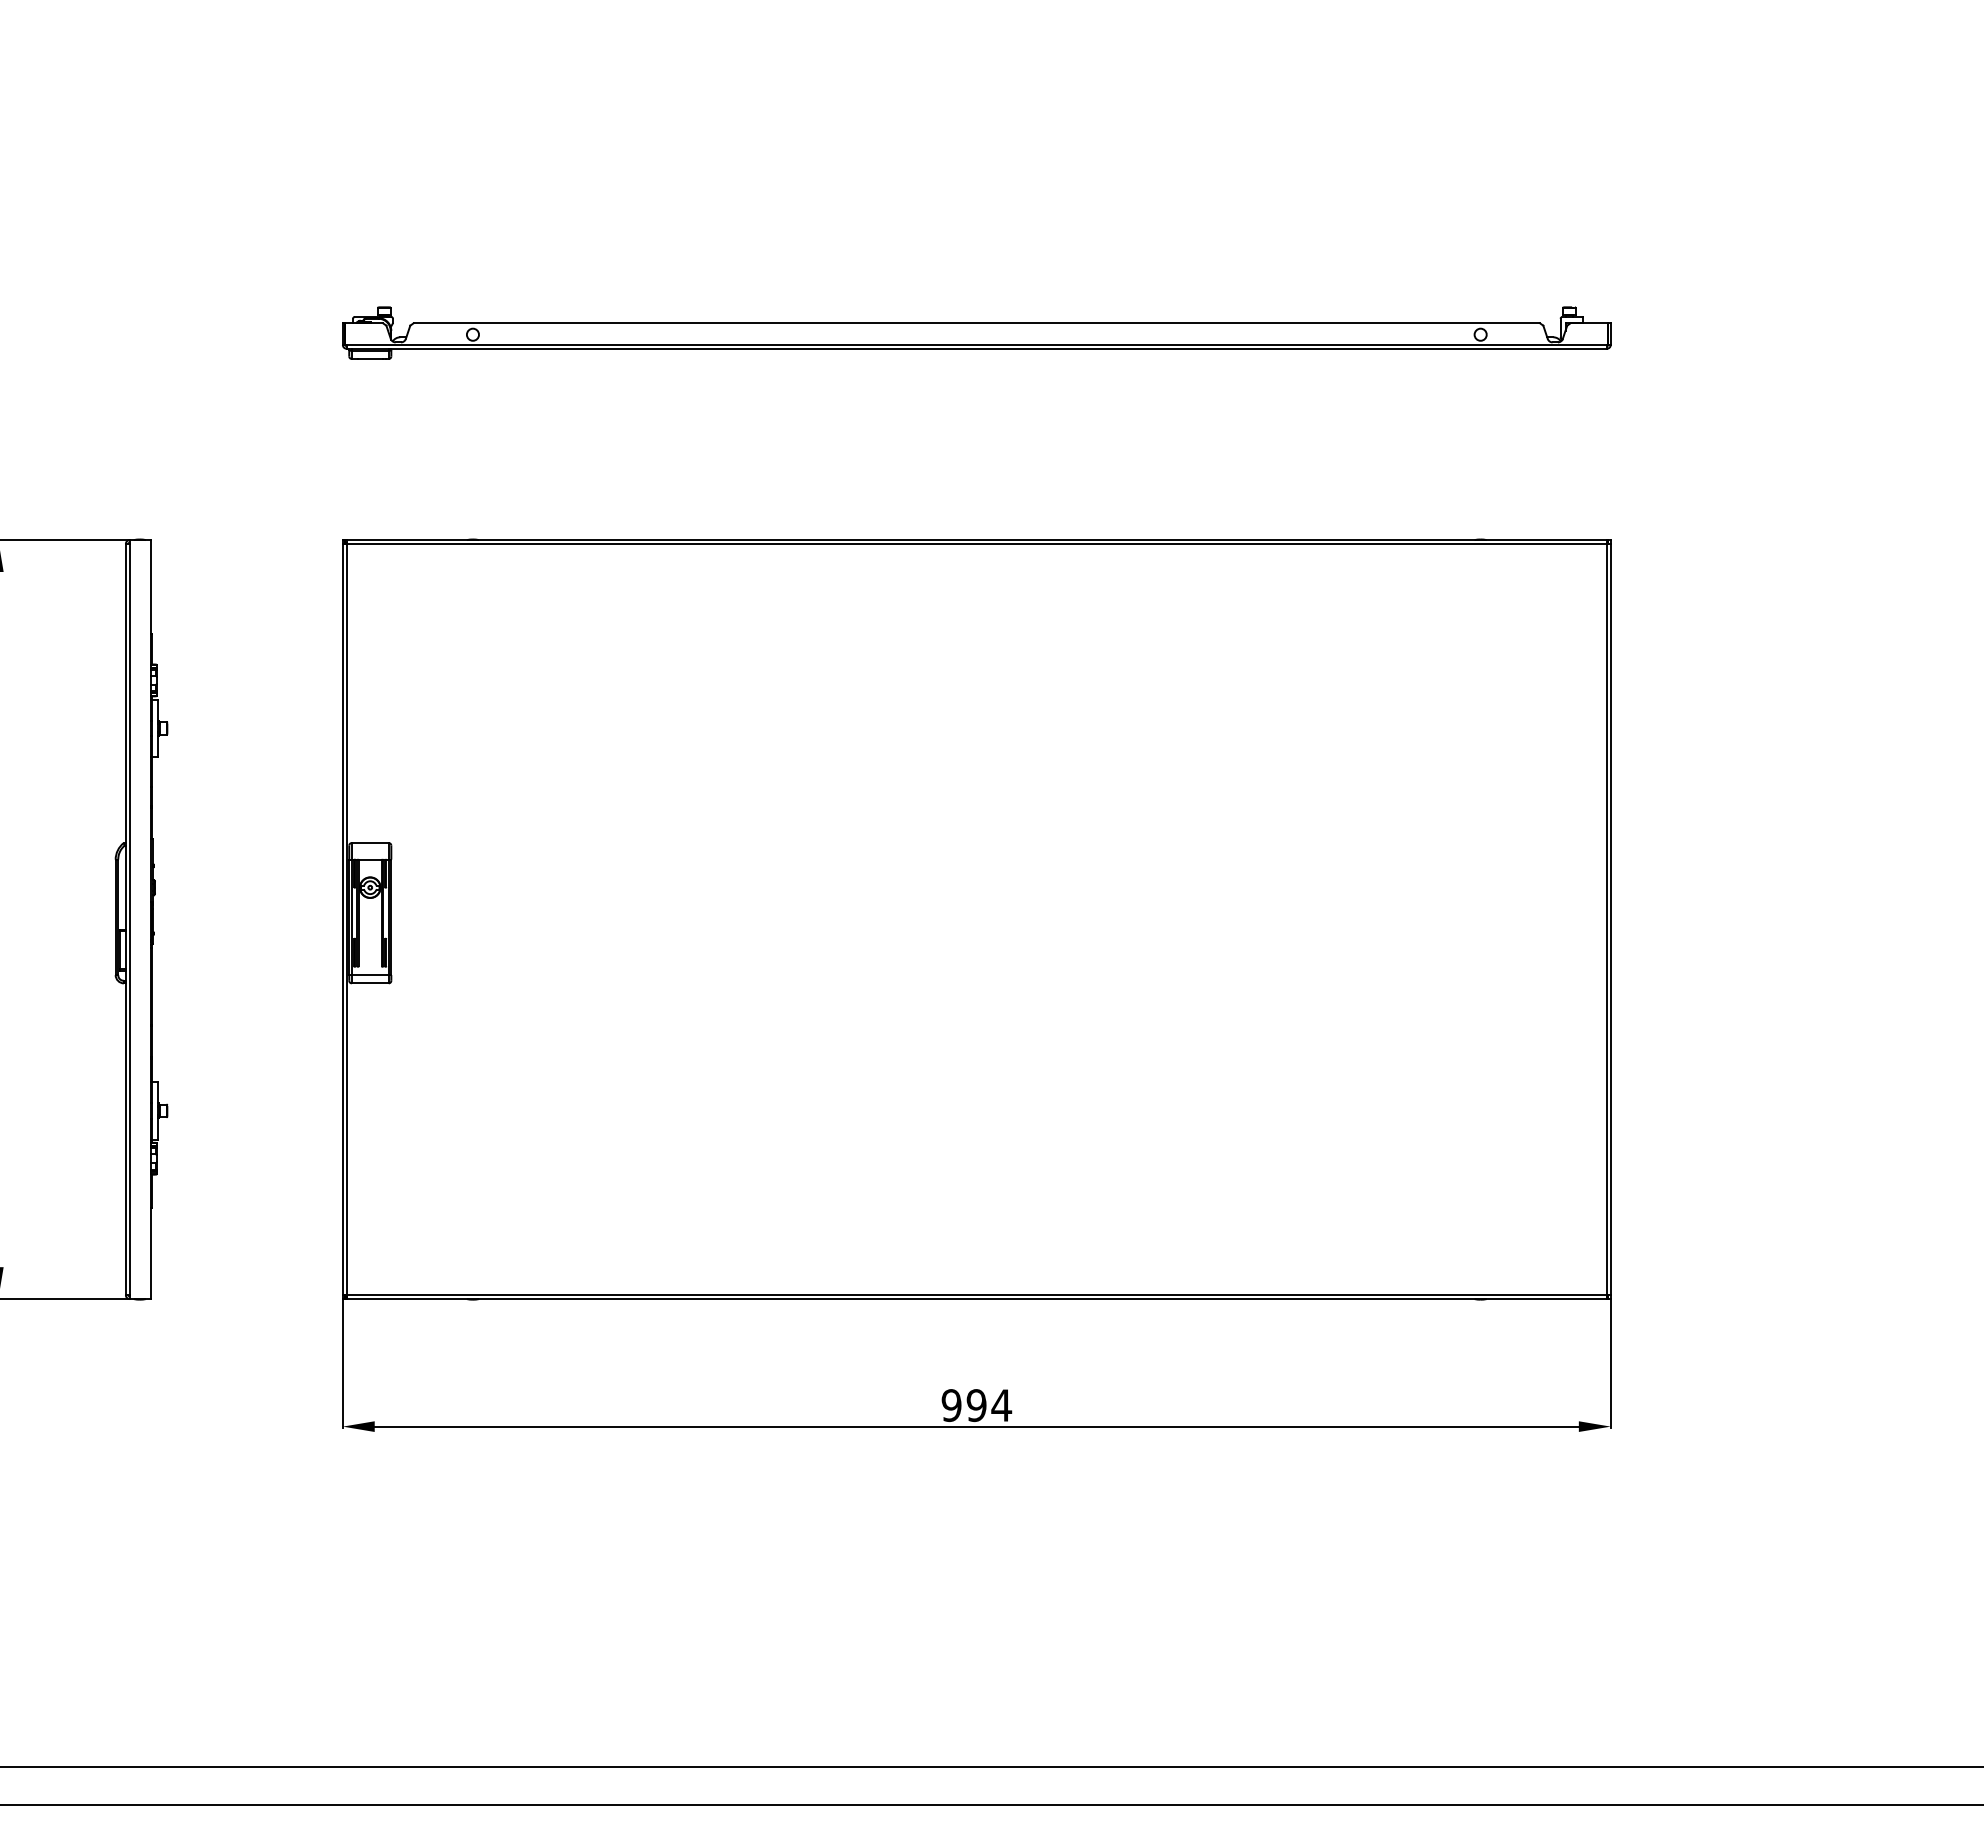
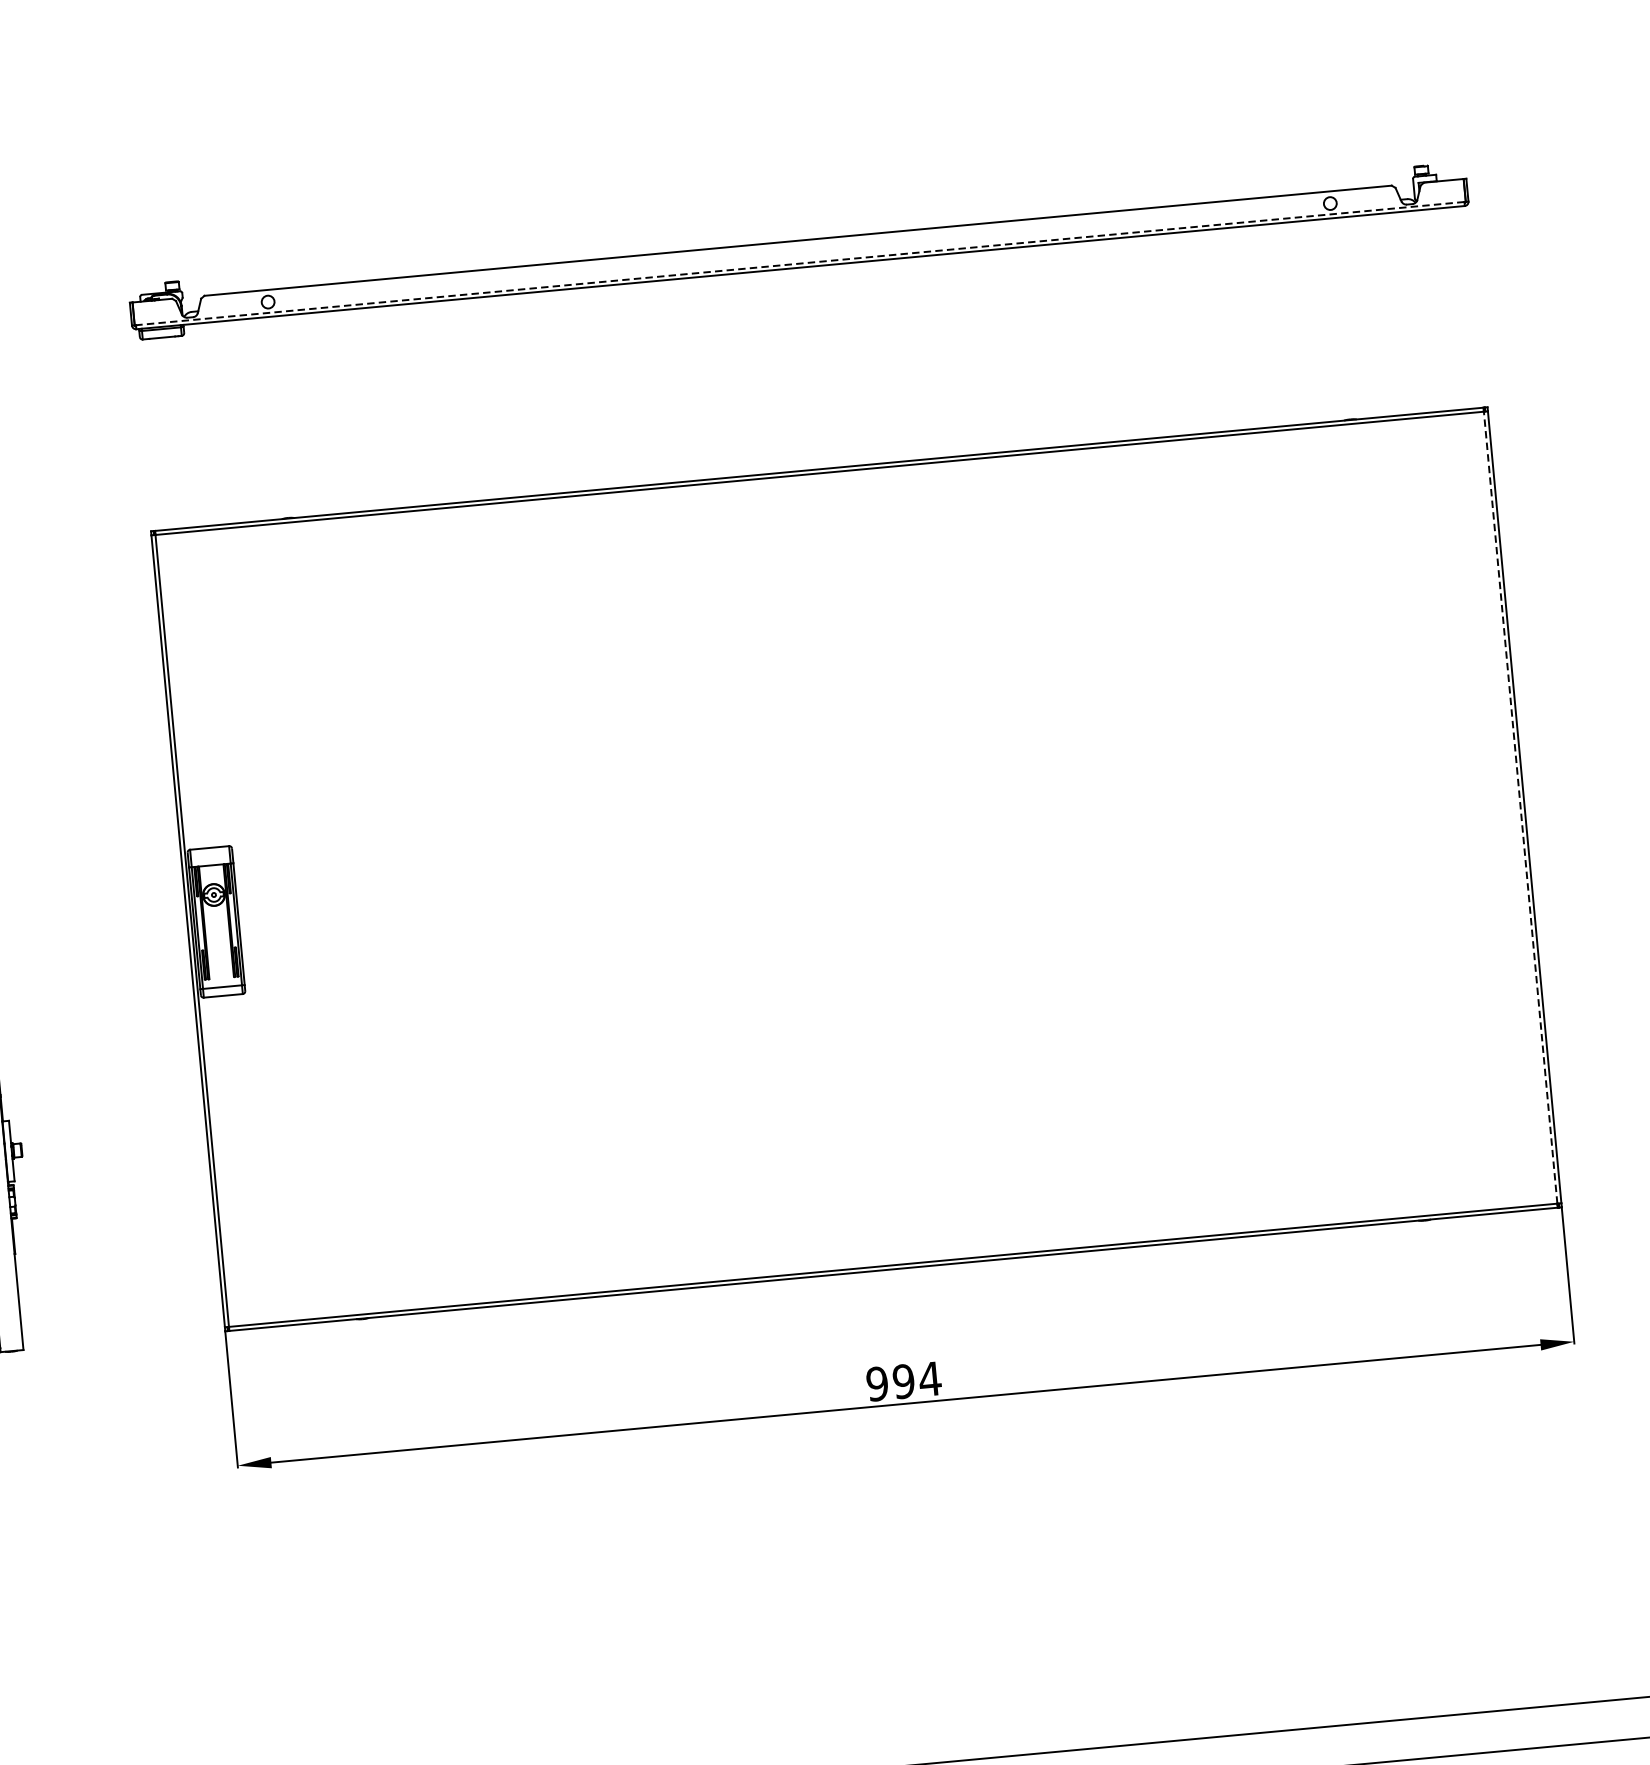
line: (976, 344) -> (799, 263), solid -> dashed
line: (1606, 919) -> (1520, 807), solid -> dashed

